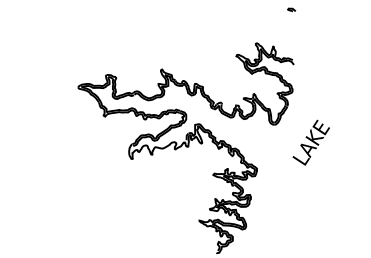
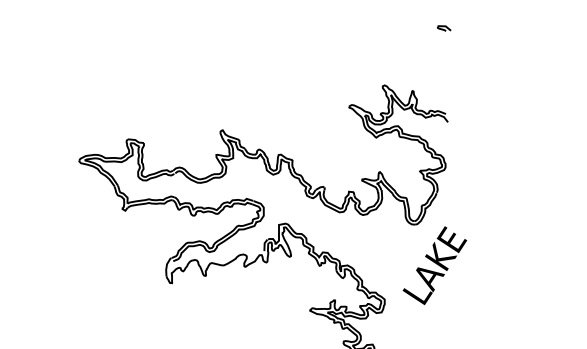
text: (310, 142) -> (433, 265), moved

